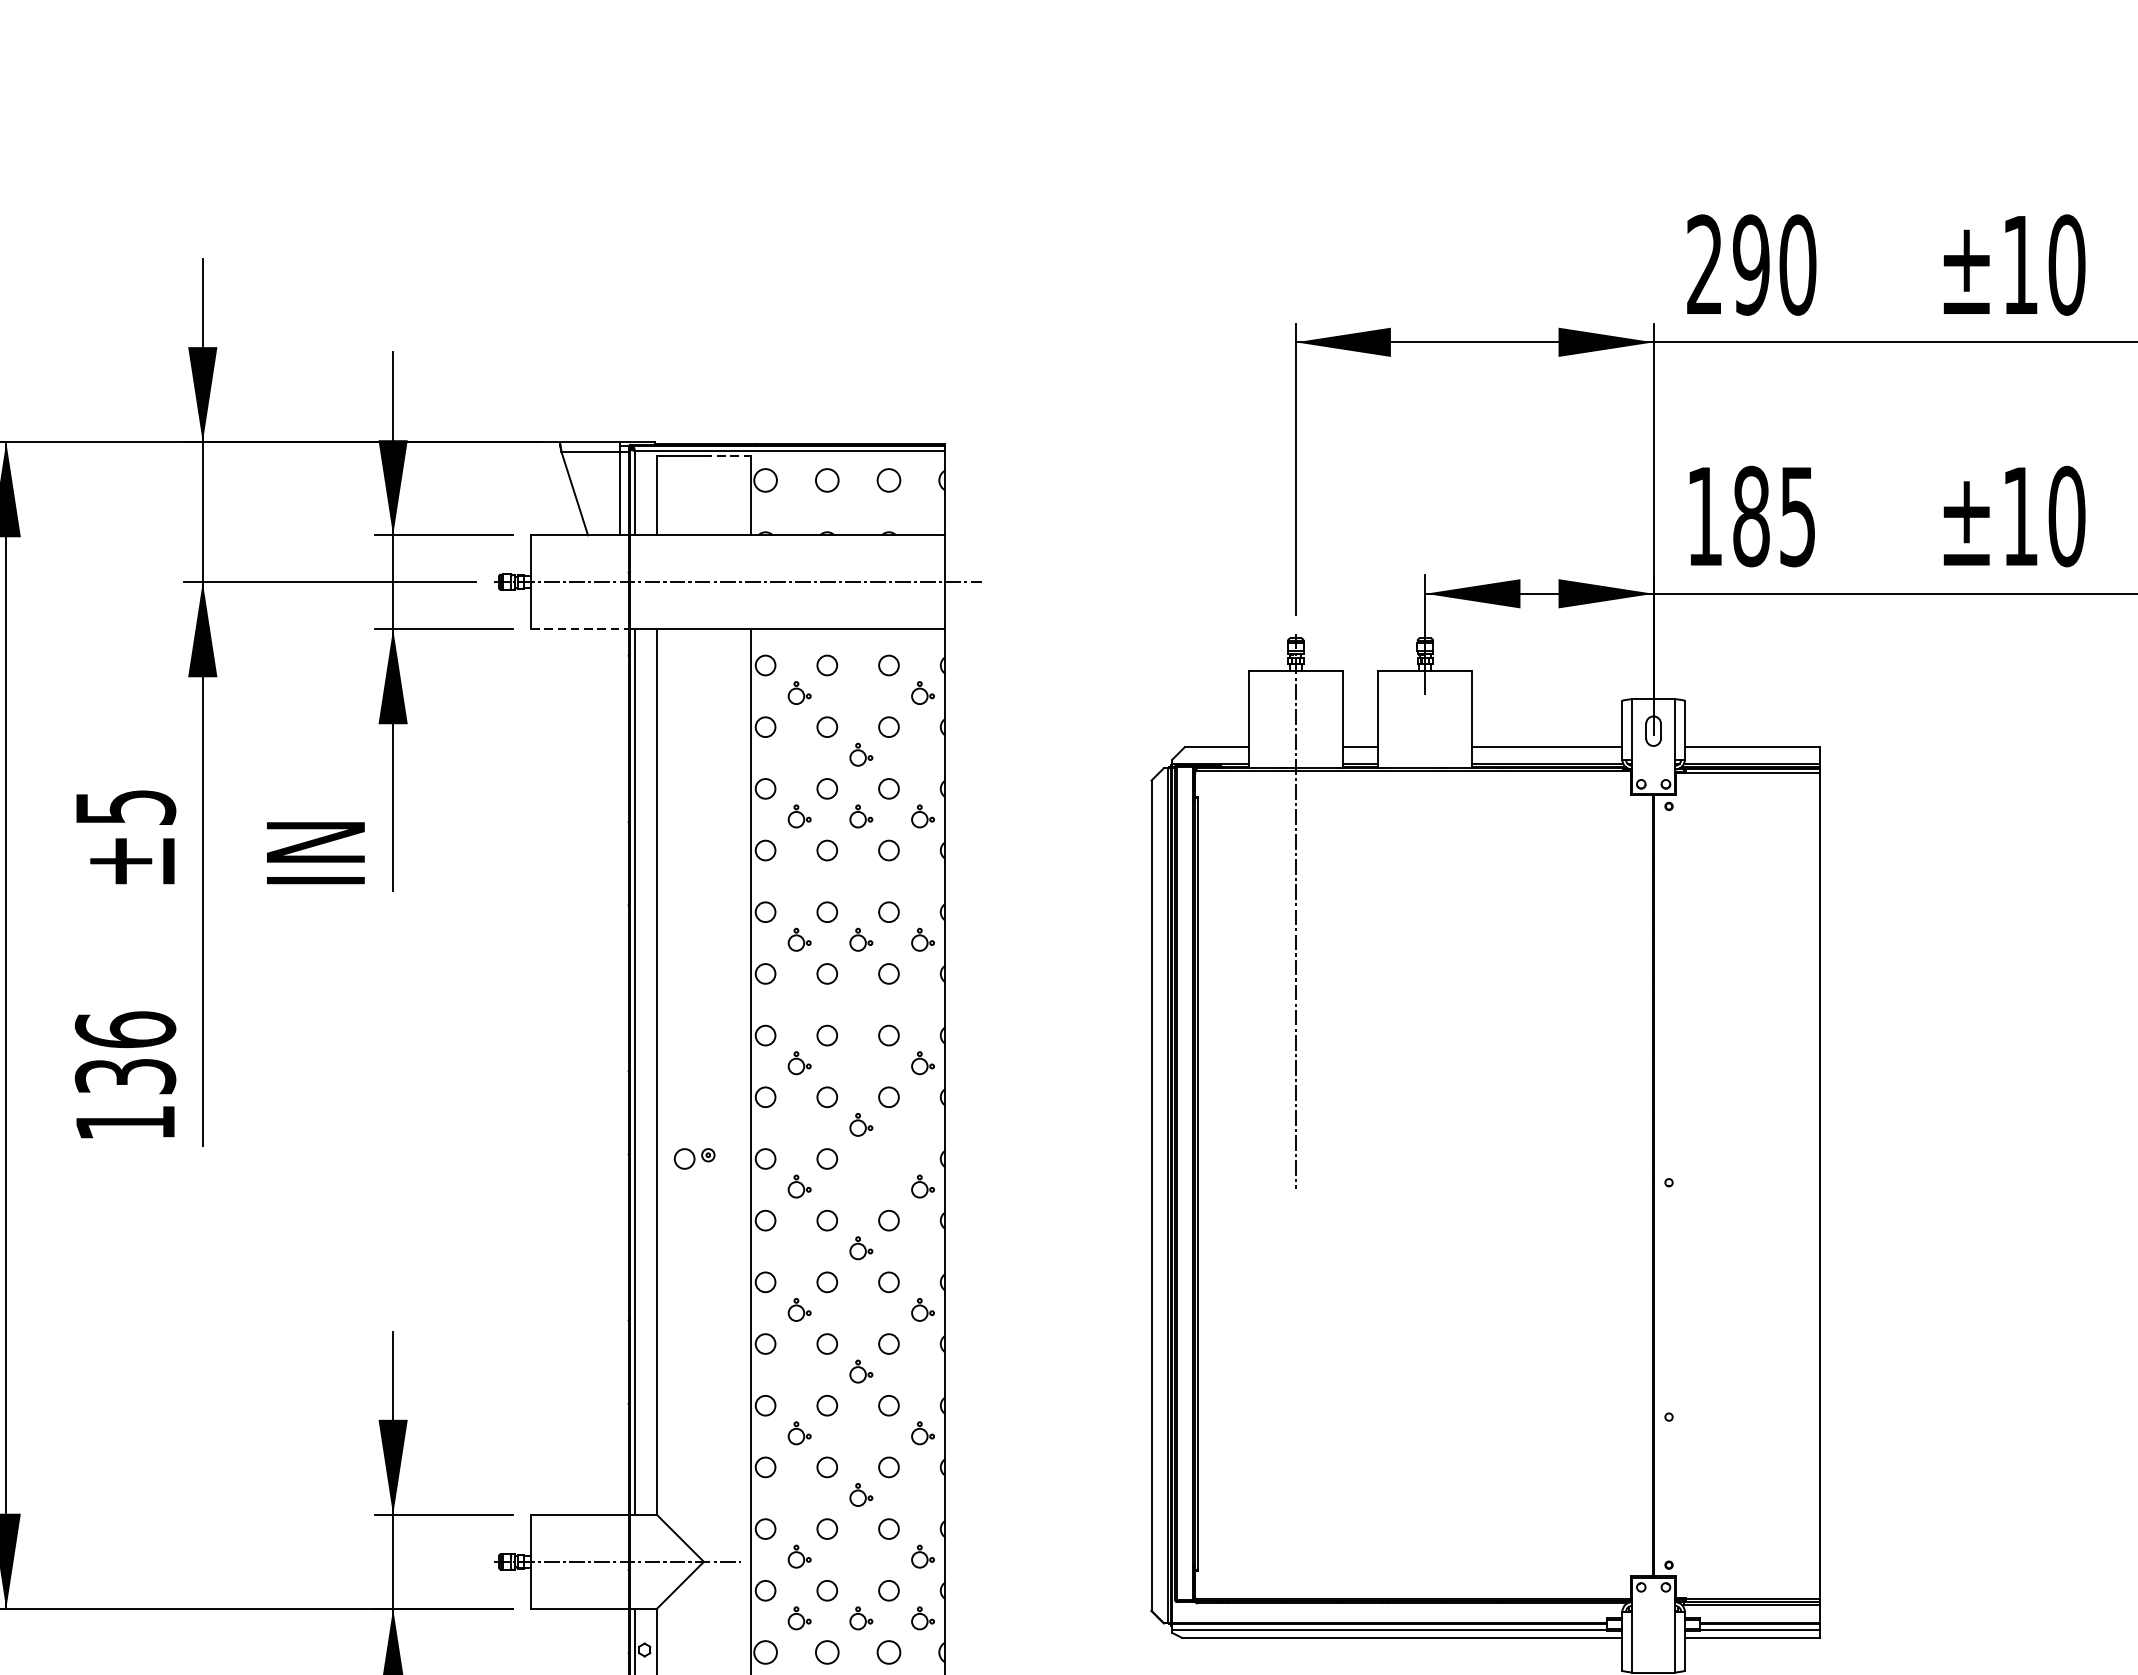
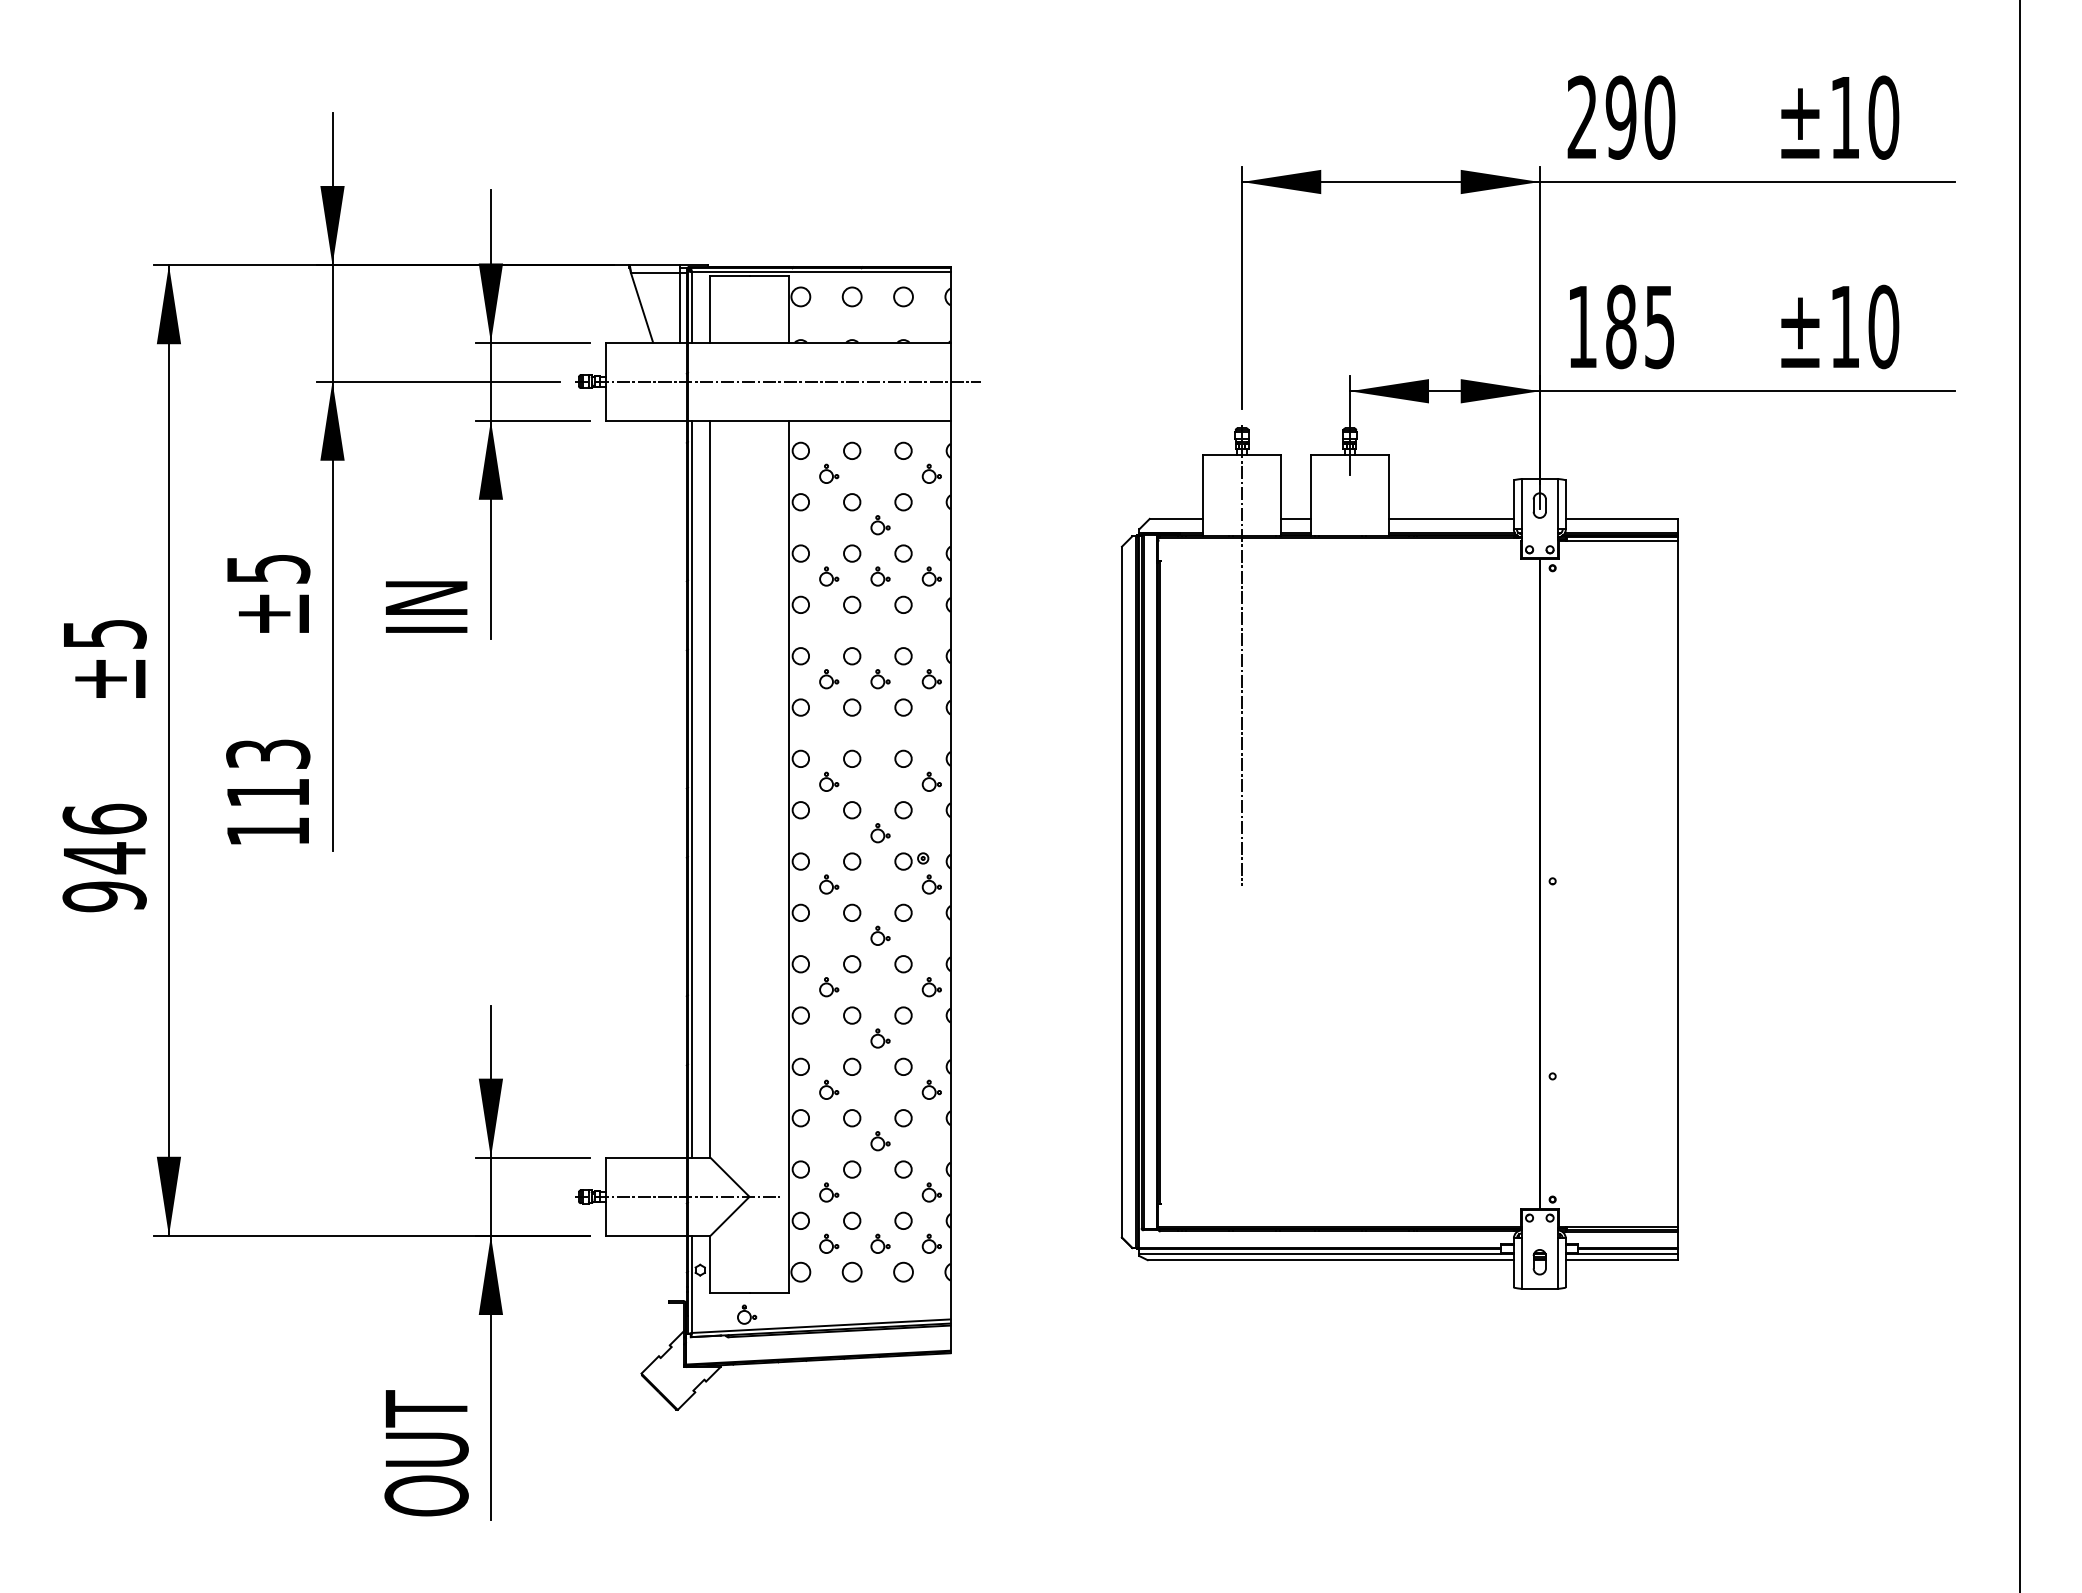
line: (727, 455) -> (769, 276), dashed -> solid
line: (580, 628) -> (646, 420), dashed -> solid
text: (125, 1051) -> (268, 772), 136 -> 113
part: (694, 1158) -> (911, 861), moved
part: (1653, 1640) -> (1539, 1262), added

